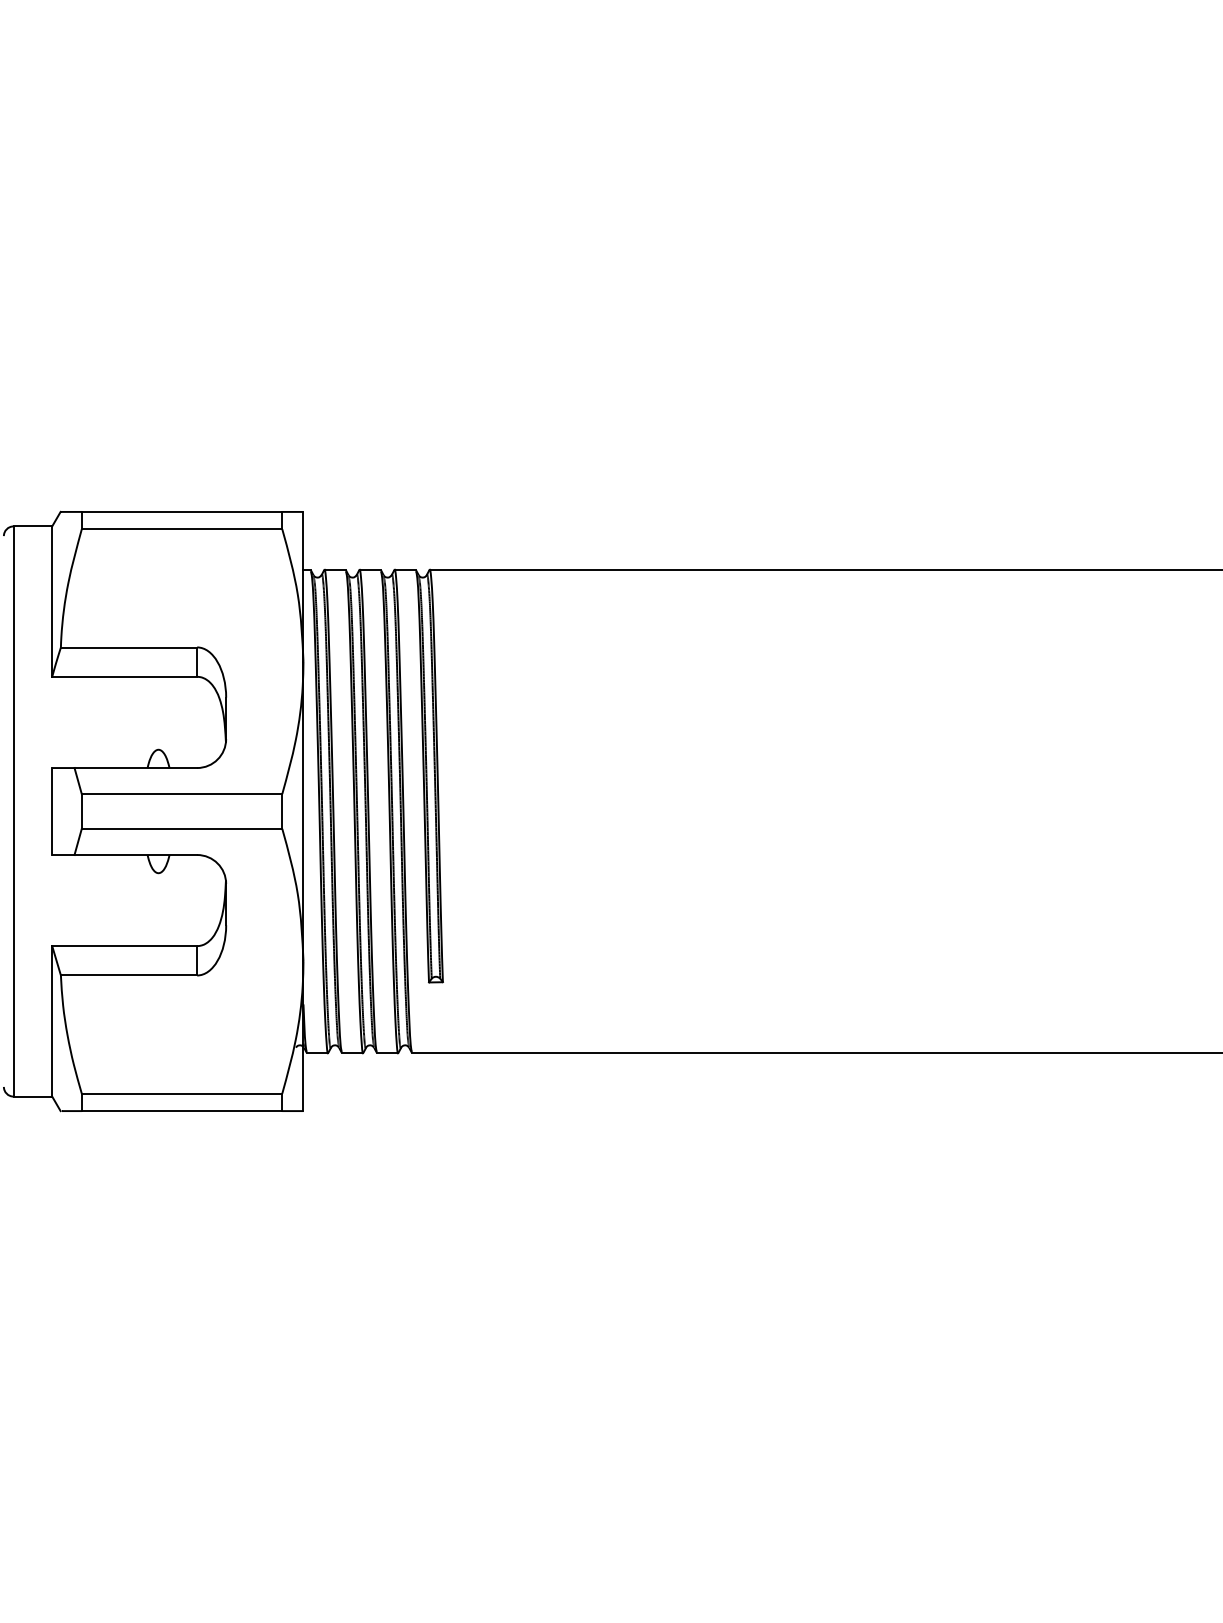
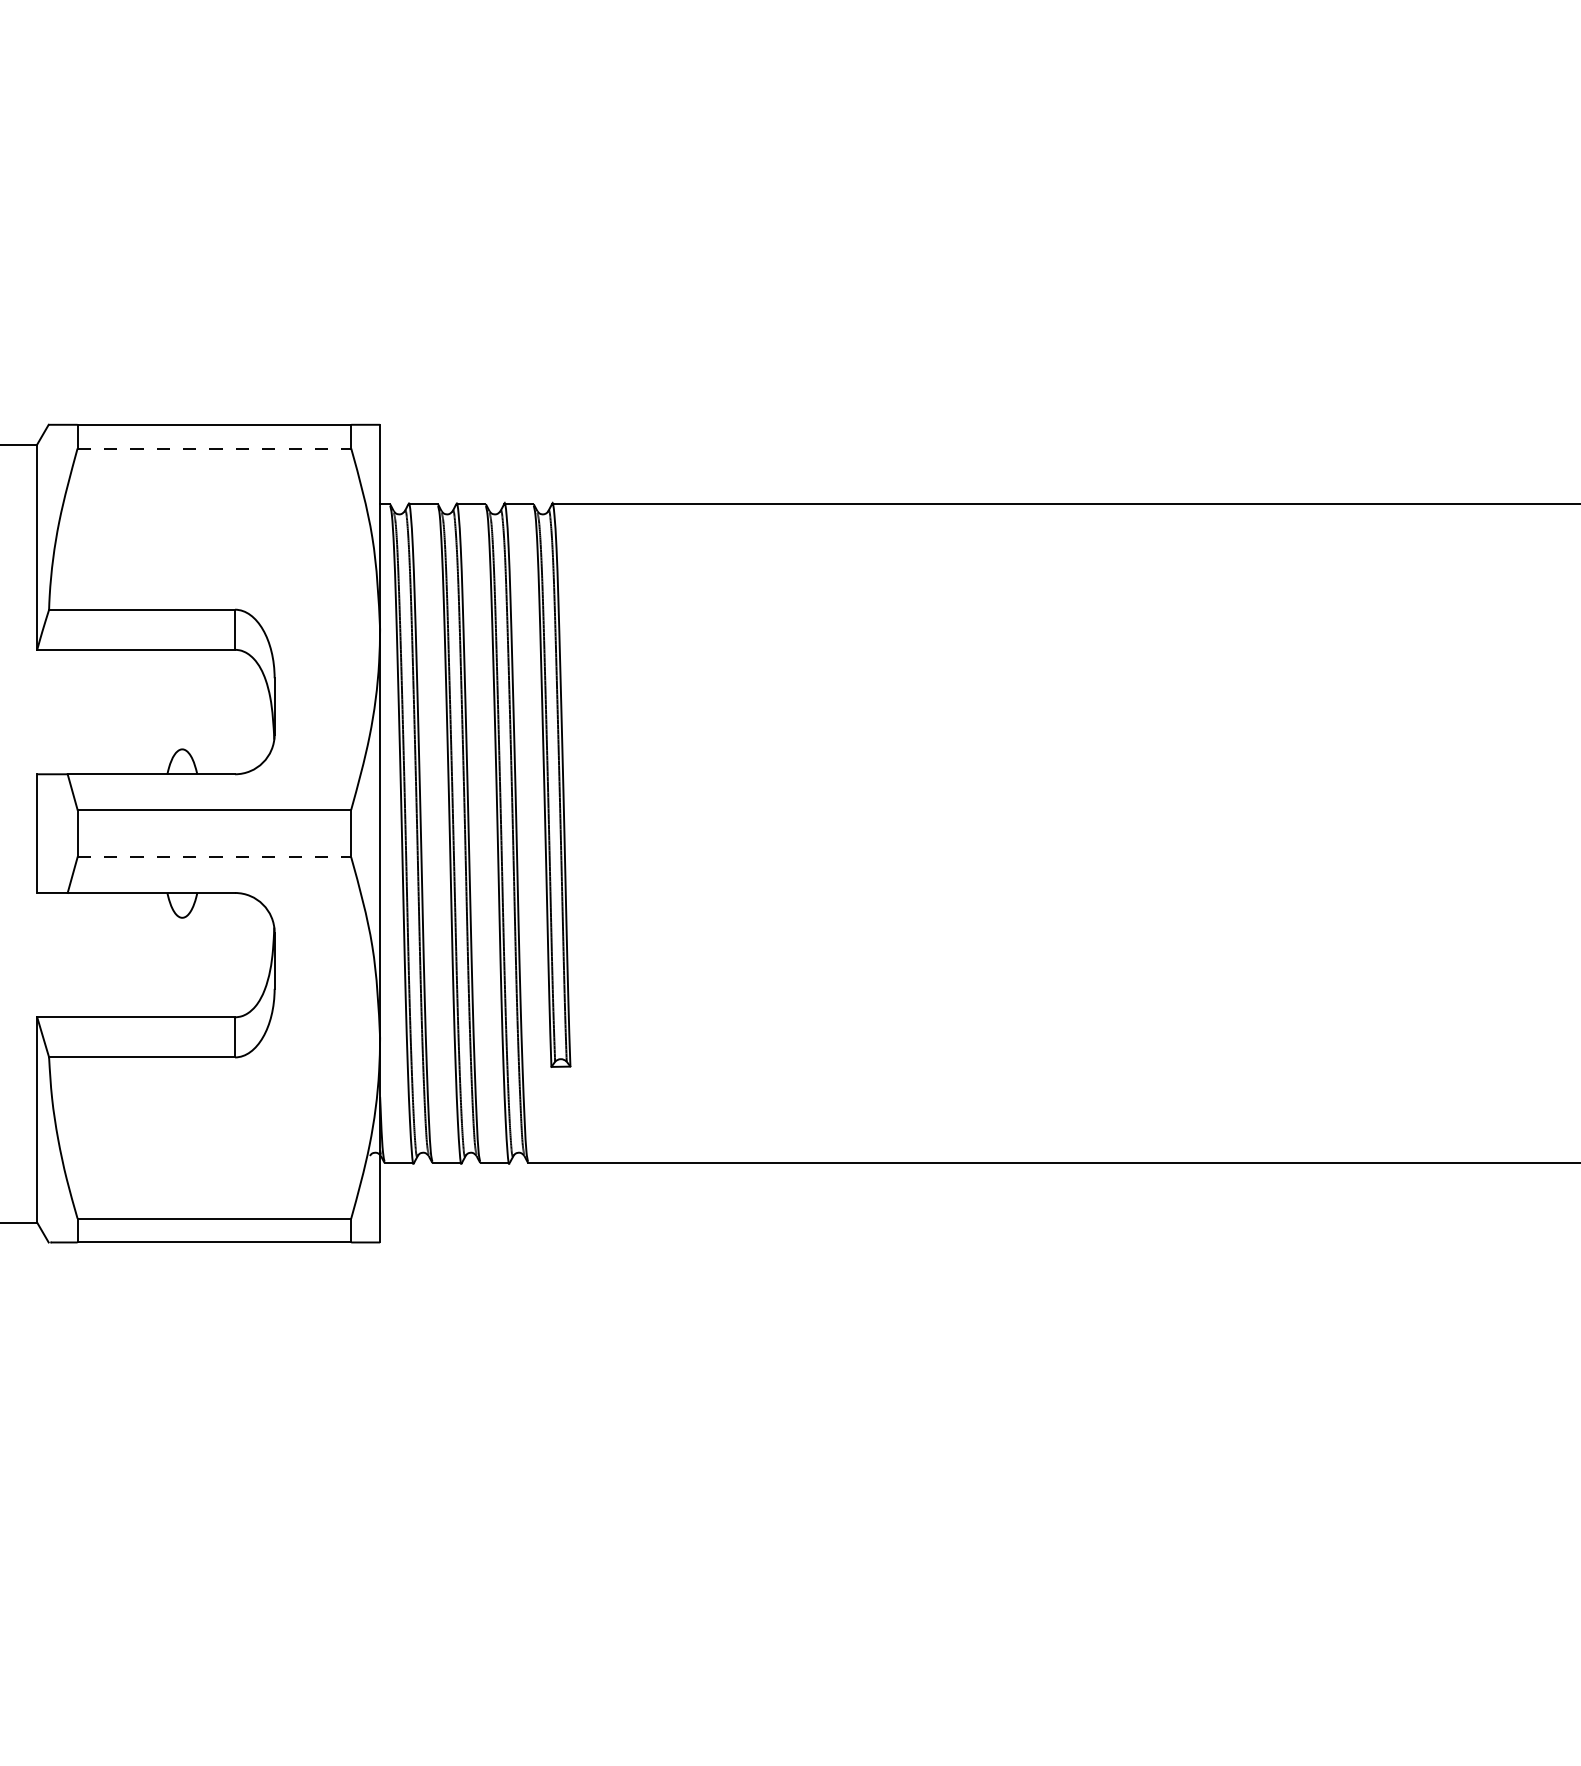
line: (182, 529) -> (215, 448), solid -> dashed
line: (182, 828) -> (215, 856), solid -> dashed

